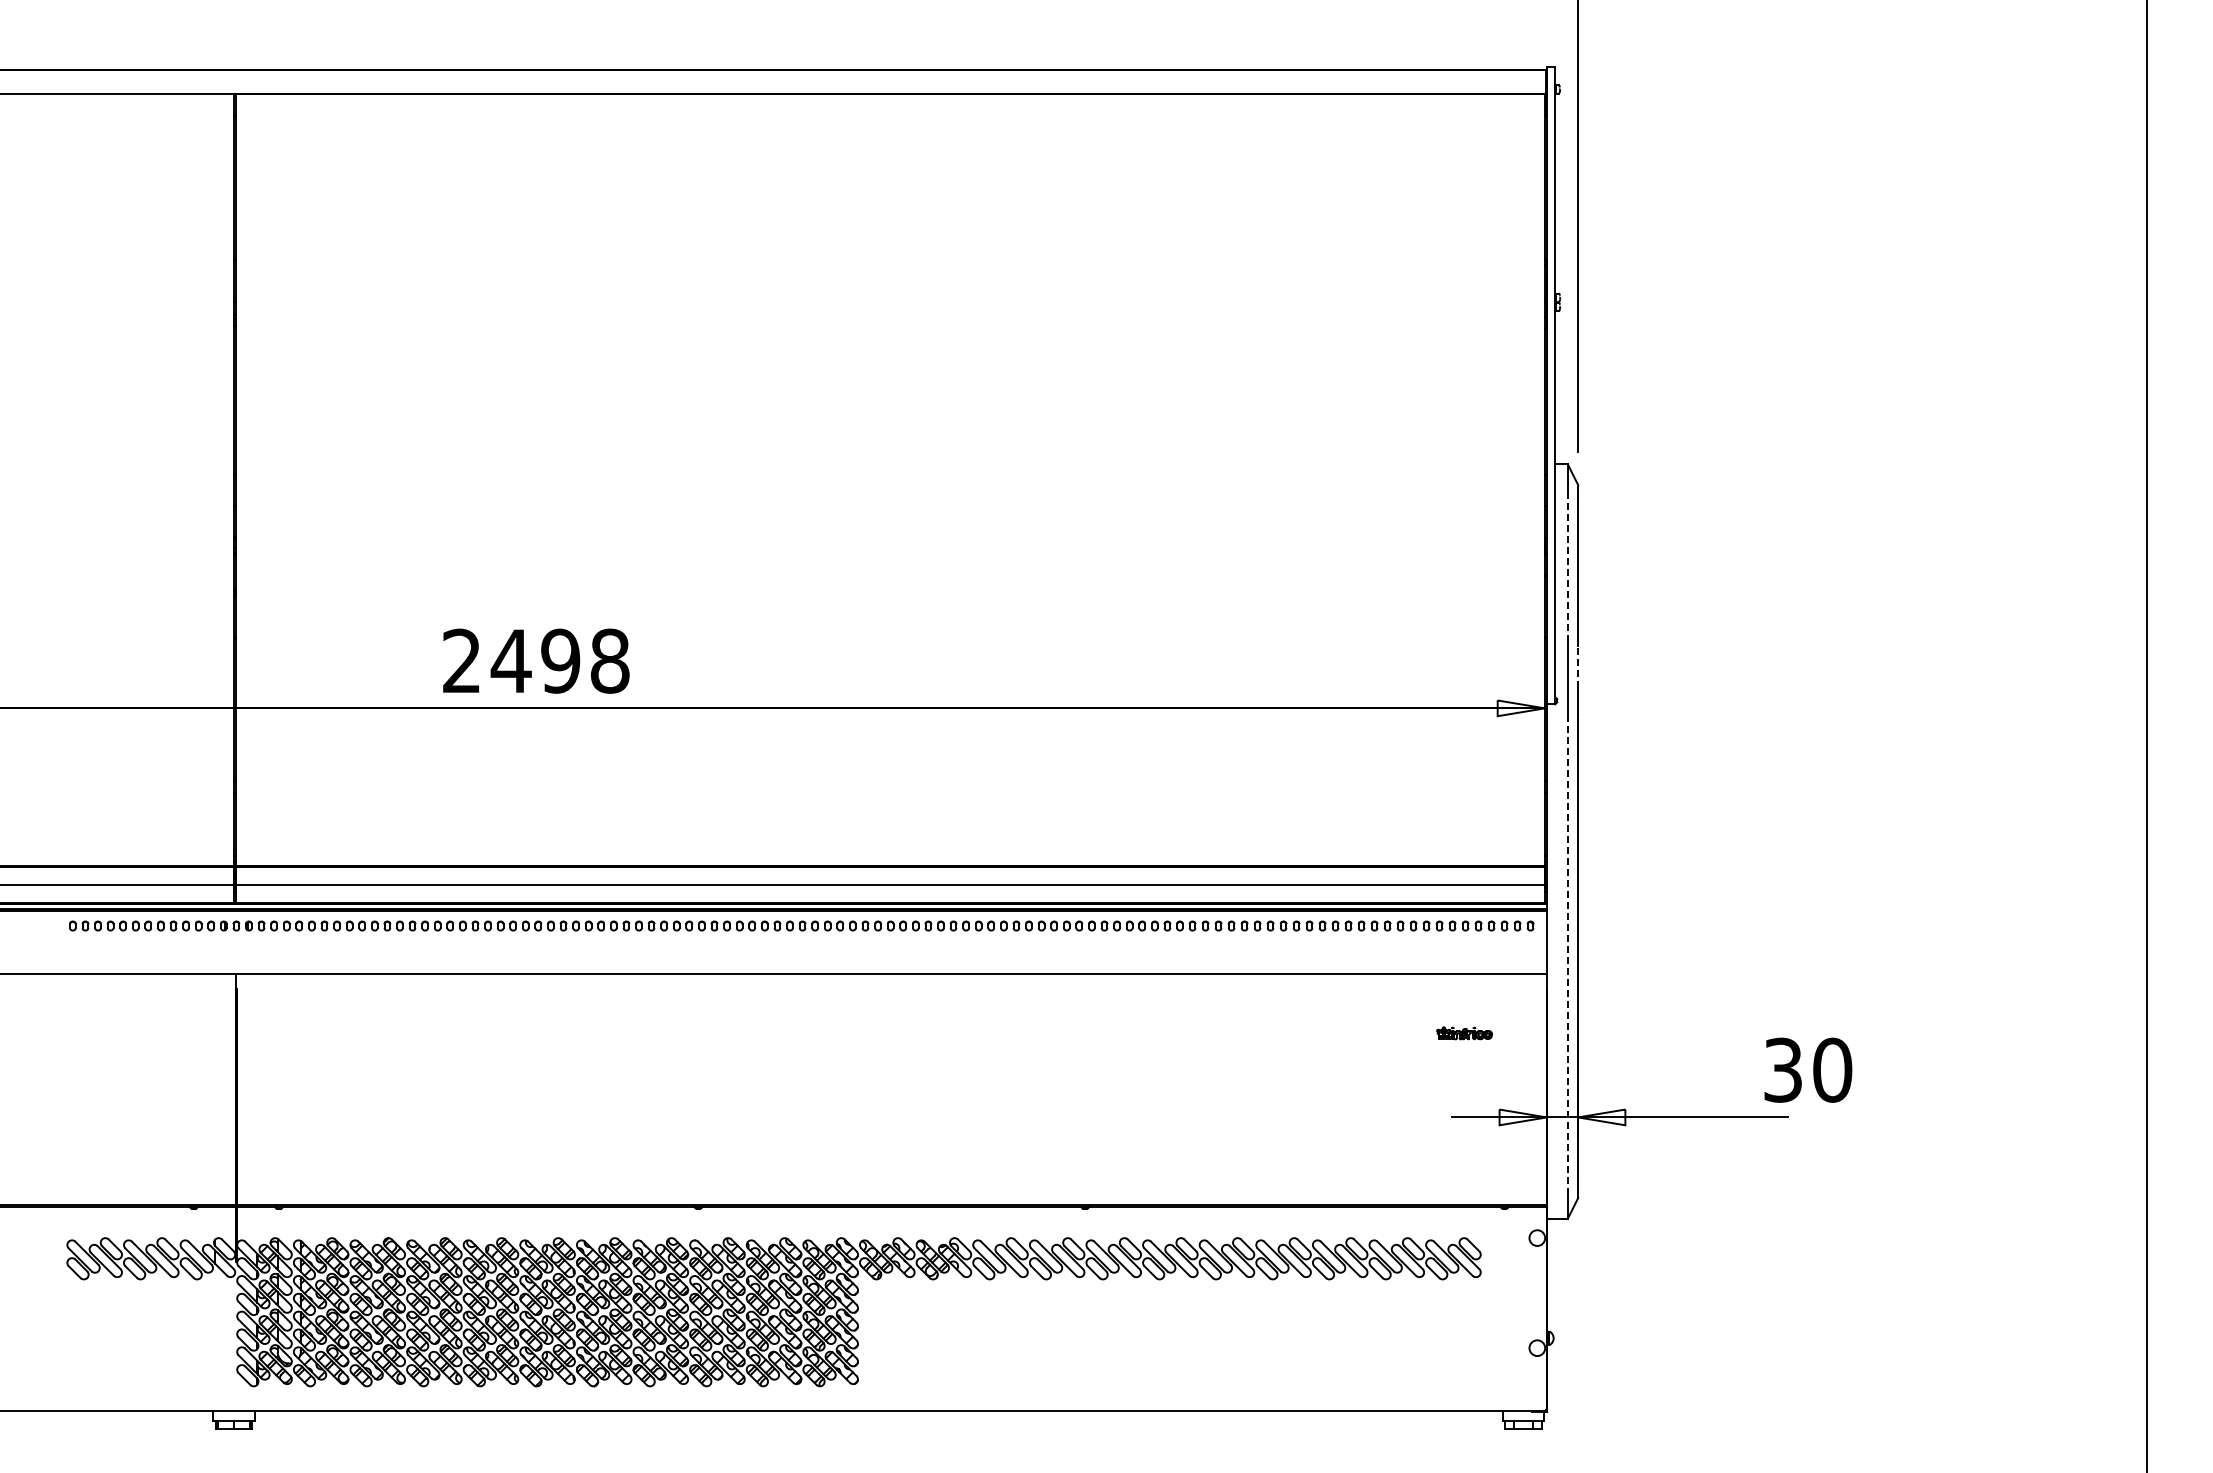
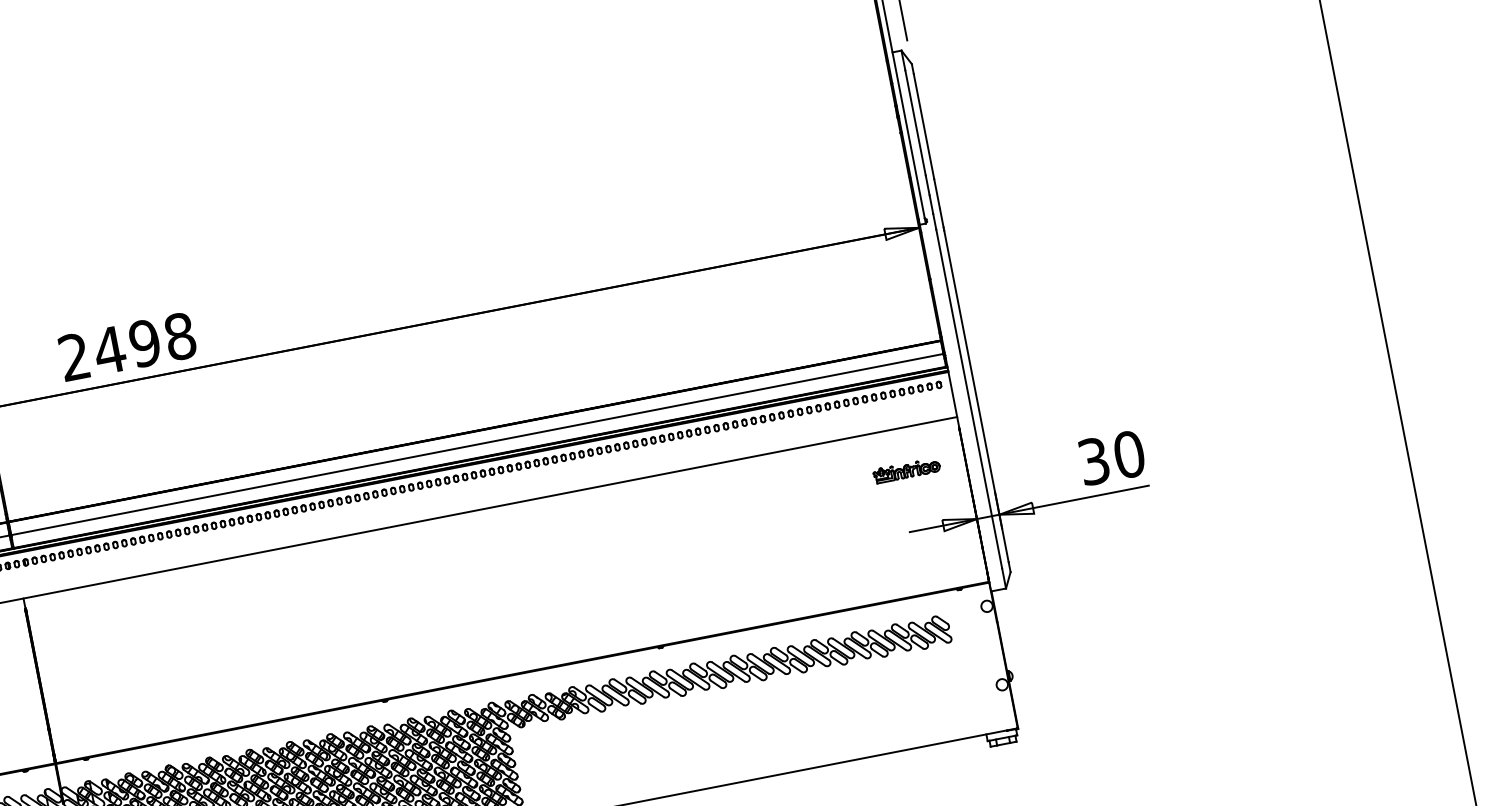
line: (1567, 565) -> (915, 122), dashed -> solid
text: (536, 660) -> (127, 346), moved
line: (1578, 667) -> (937, 194), dashed -> solid
line: (1567, 953) -> (969, 399), dashed -> solid
part: (1464, 1033) -> (906, 470), size x1.67
text: (1808, 1069) -> (1112, 457), moved

